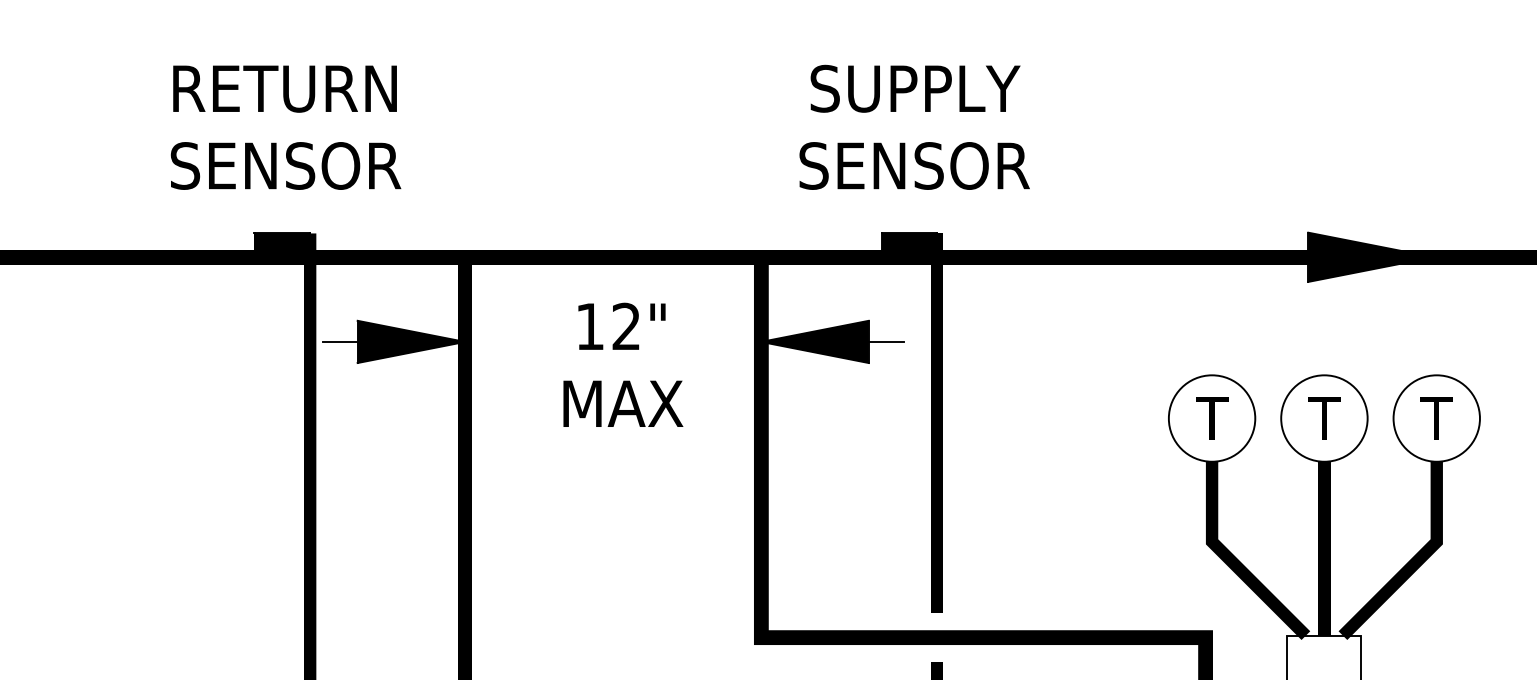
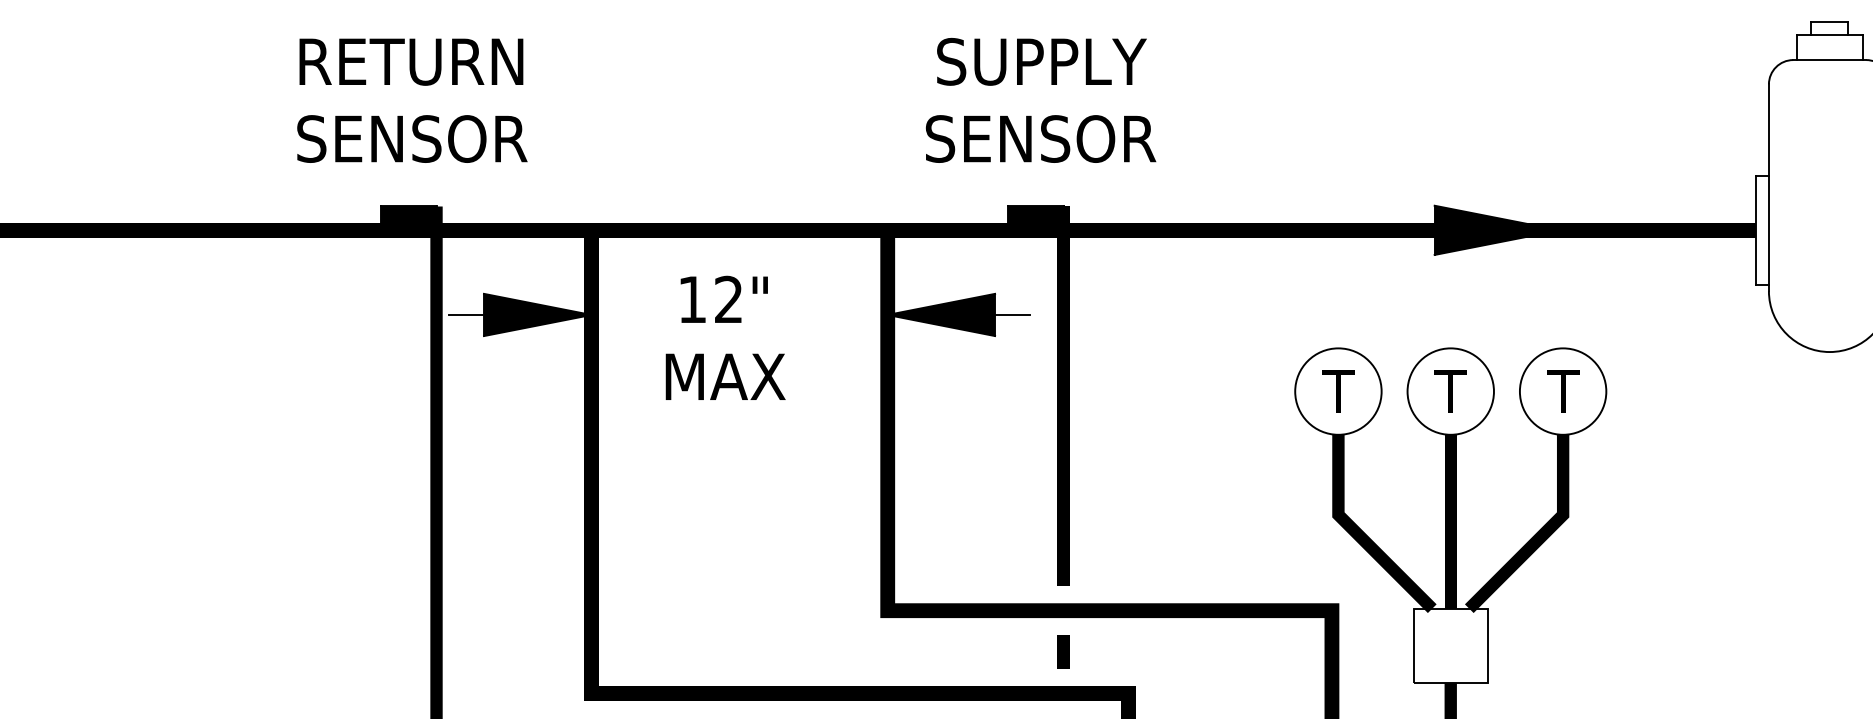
text: (623, 364) -> (725, 337), moved

